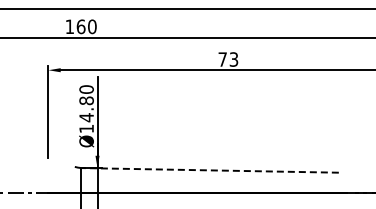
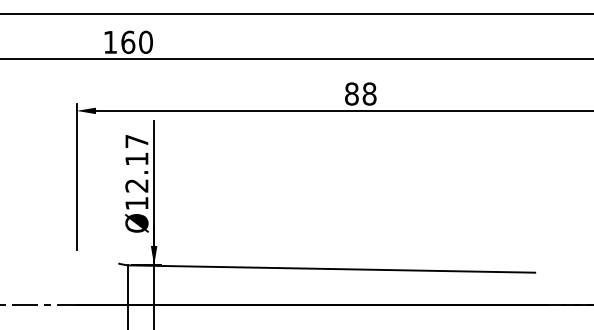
text: (228, 59) -> (360, 93), 73 -> 88
text: (86, 103) -> (136, 163), Ø14.80 -> Ø12.17
line: (210, 170) -> (332, 269), dashed -> solid

